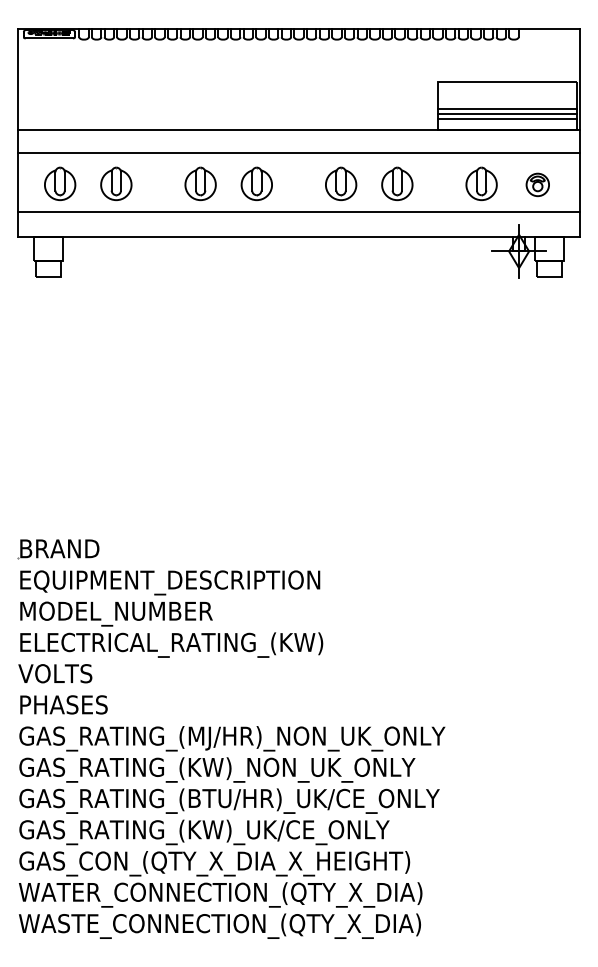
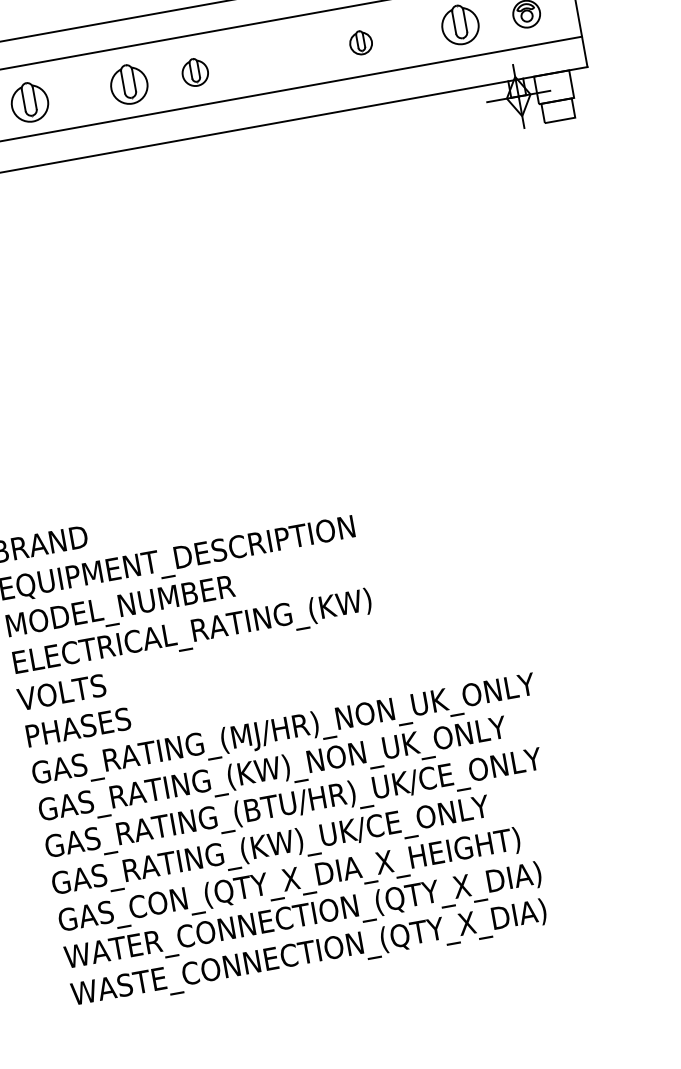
part: (256, 183) -> (194, 72), size x0.7
part: (341, 183) -> (295, 54), removed
part: (397, 183) -> (361, 42), size x0.6

